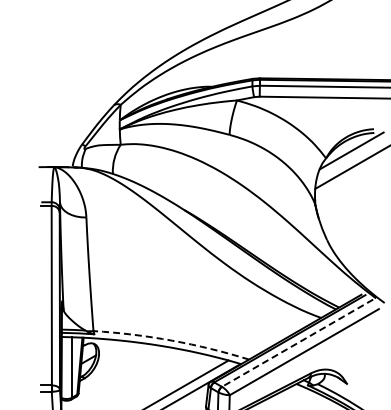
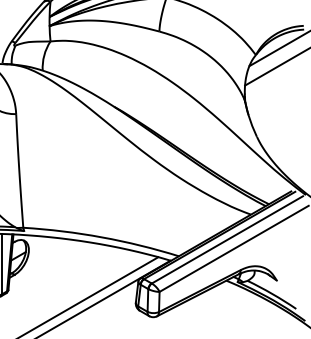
arc: (172, 340) -> (102, 237), dashed -> solid
line: (297, 343) -> (227, 240), dashed -> solid

